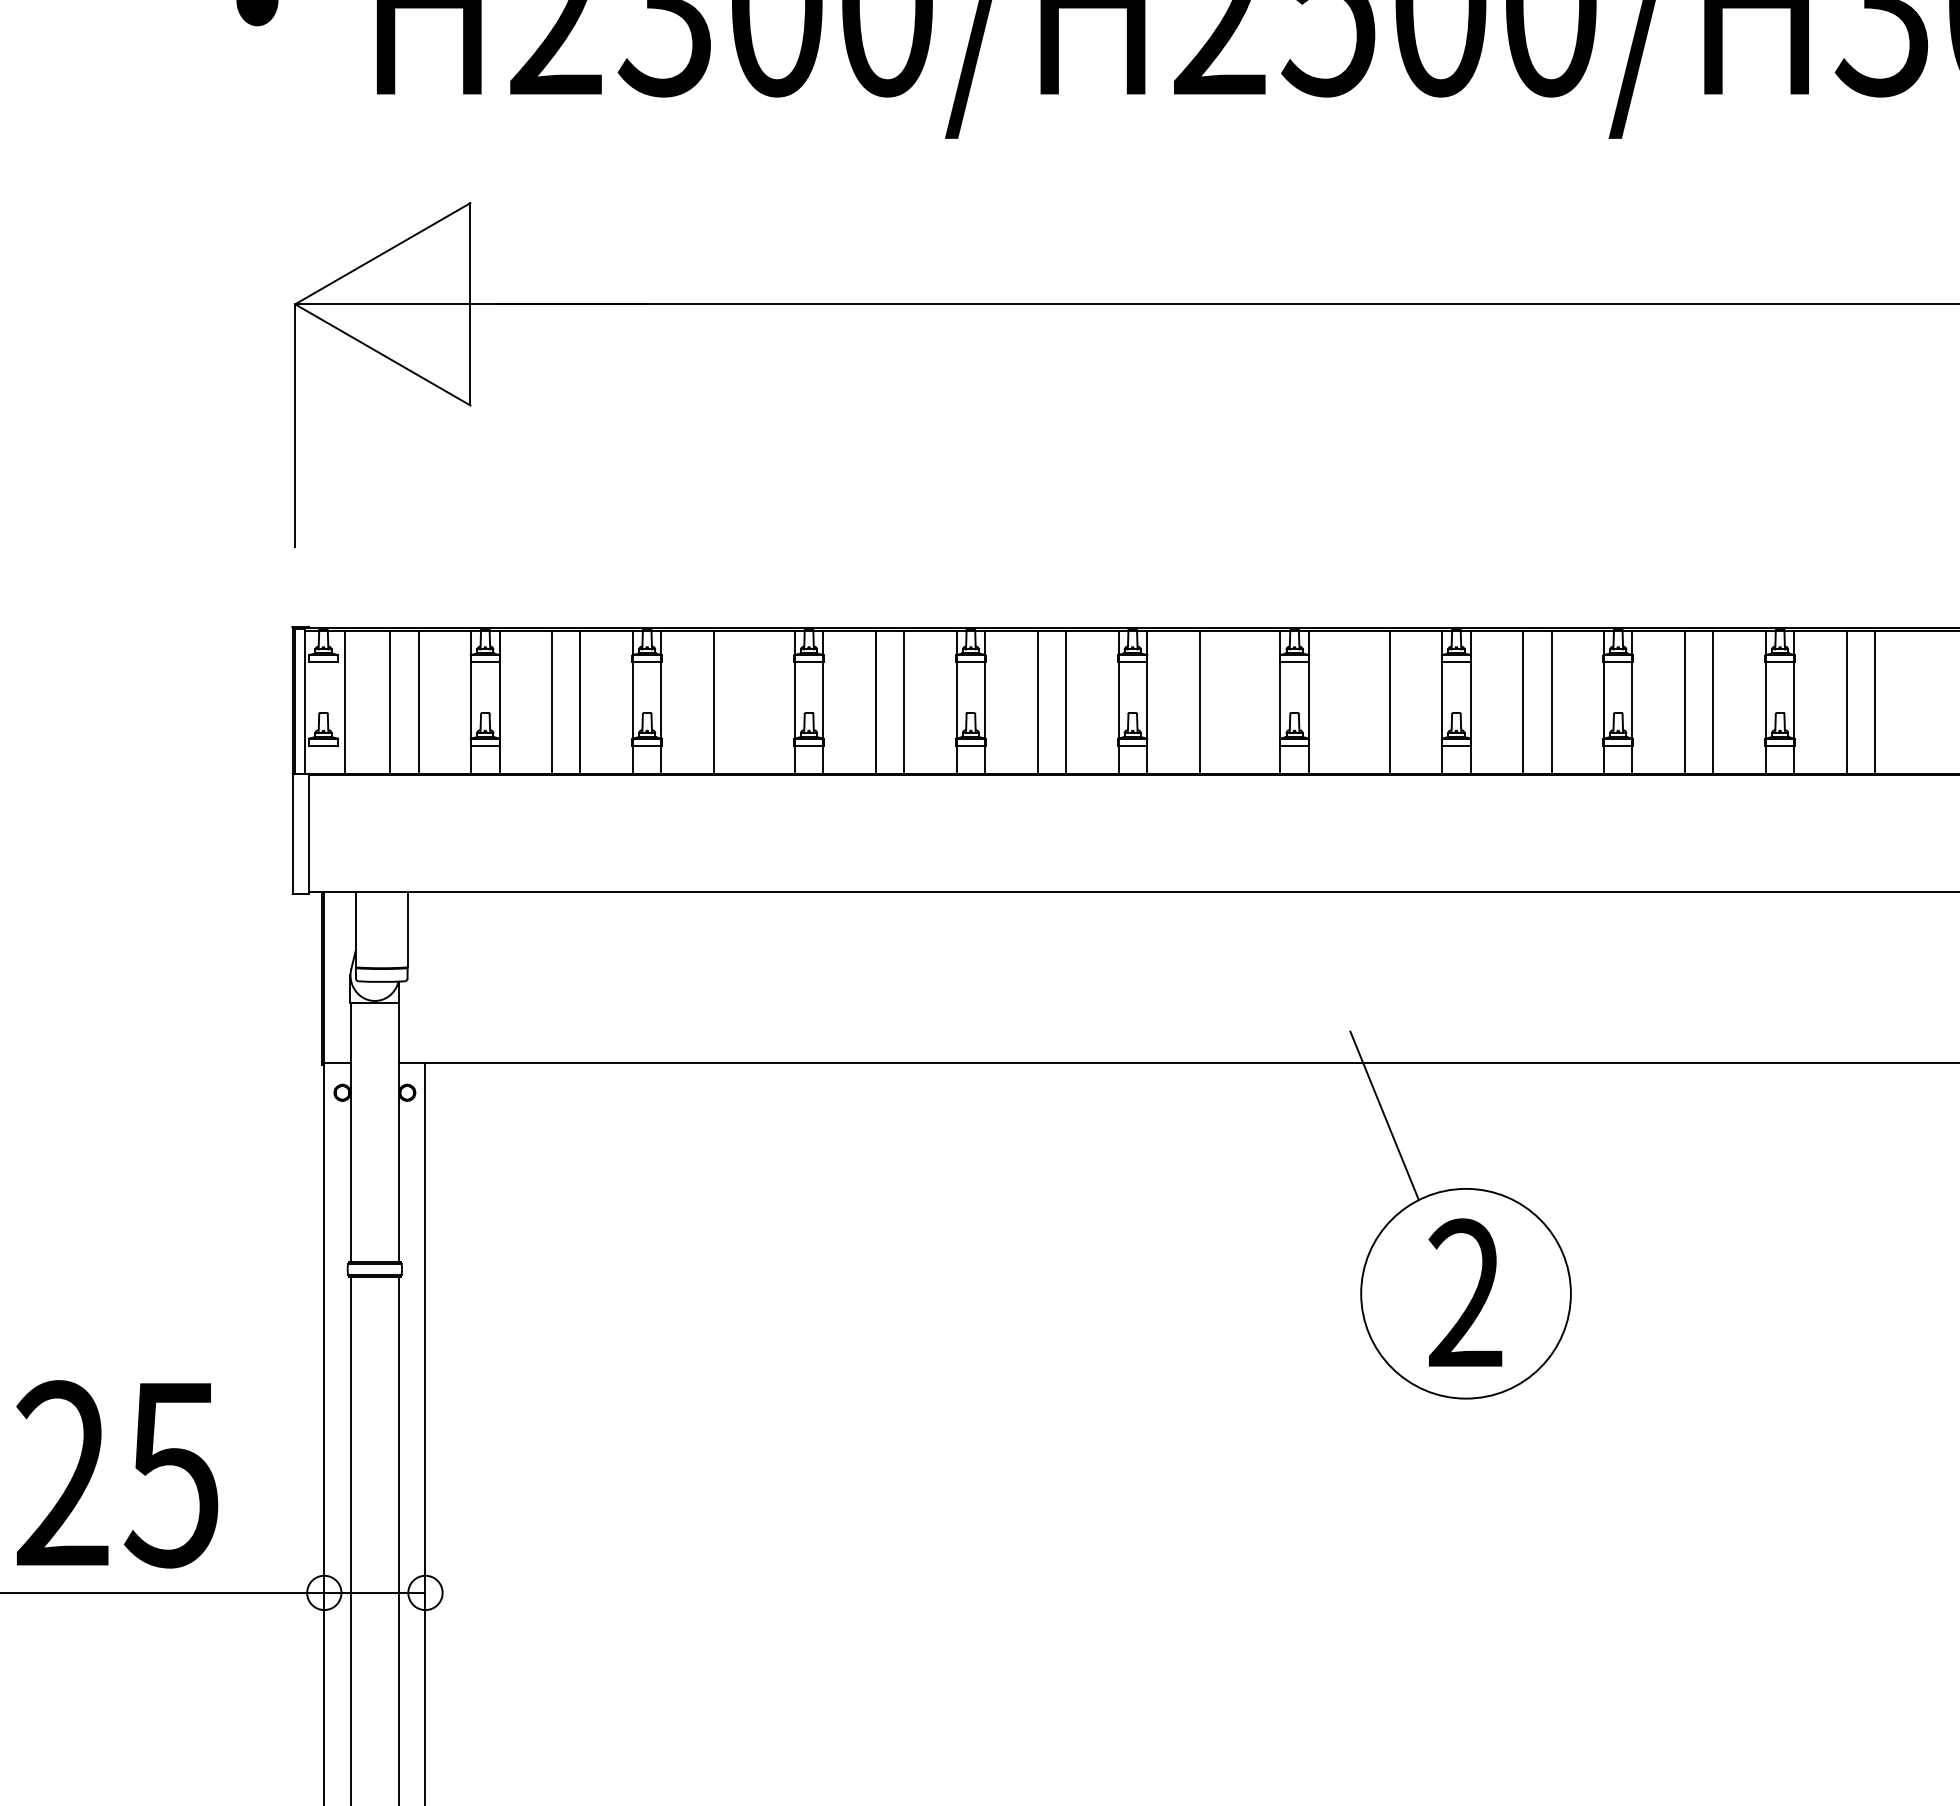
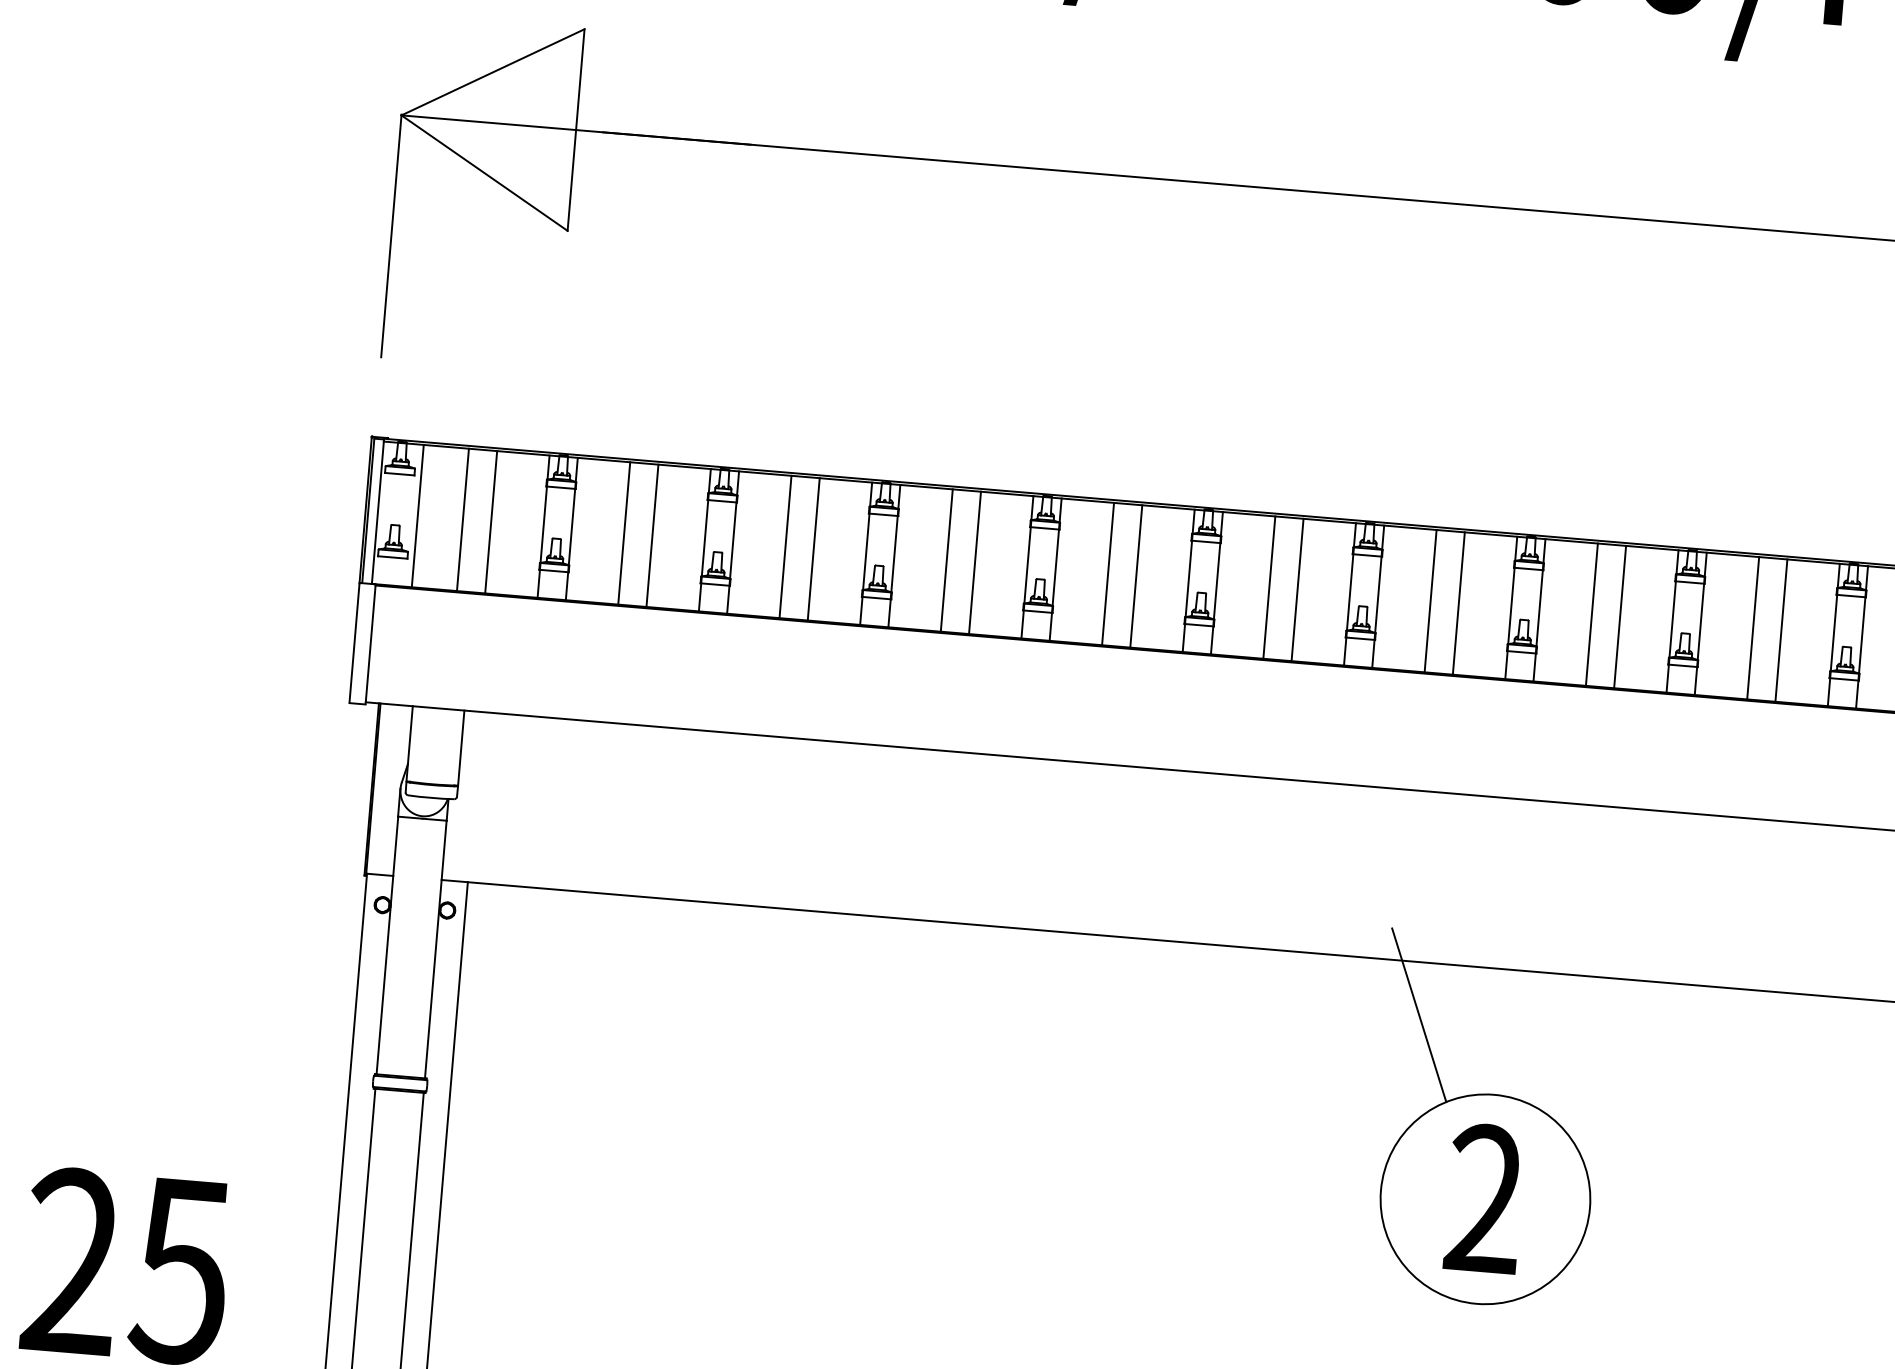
line: (742, 701) -> (814, 548), added
line: (1227, 701) -> (1297, 589), added
line: (1361, 701) -> (1430, 600), added

